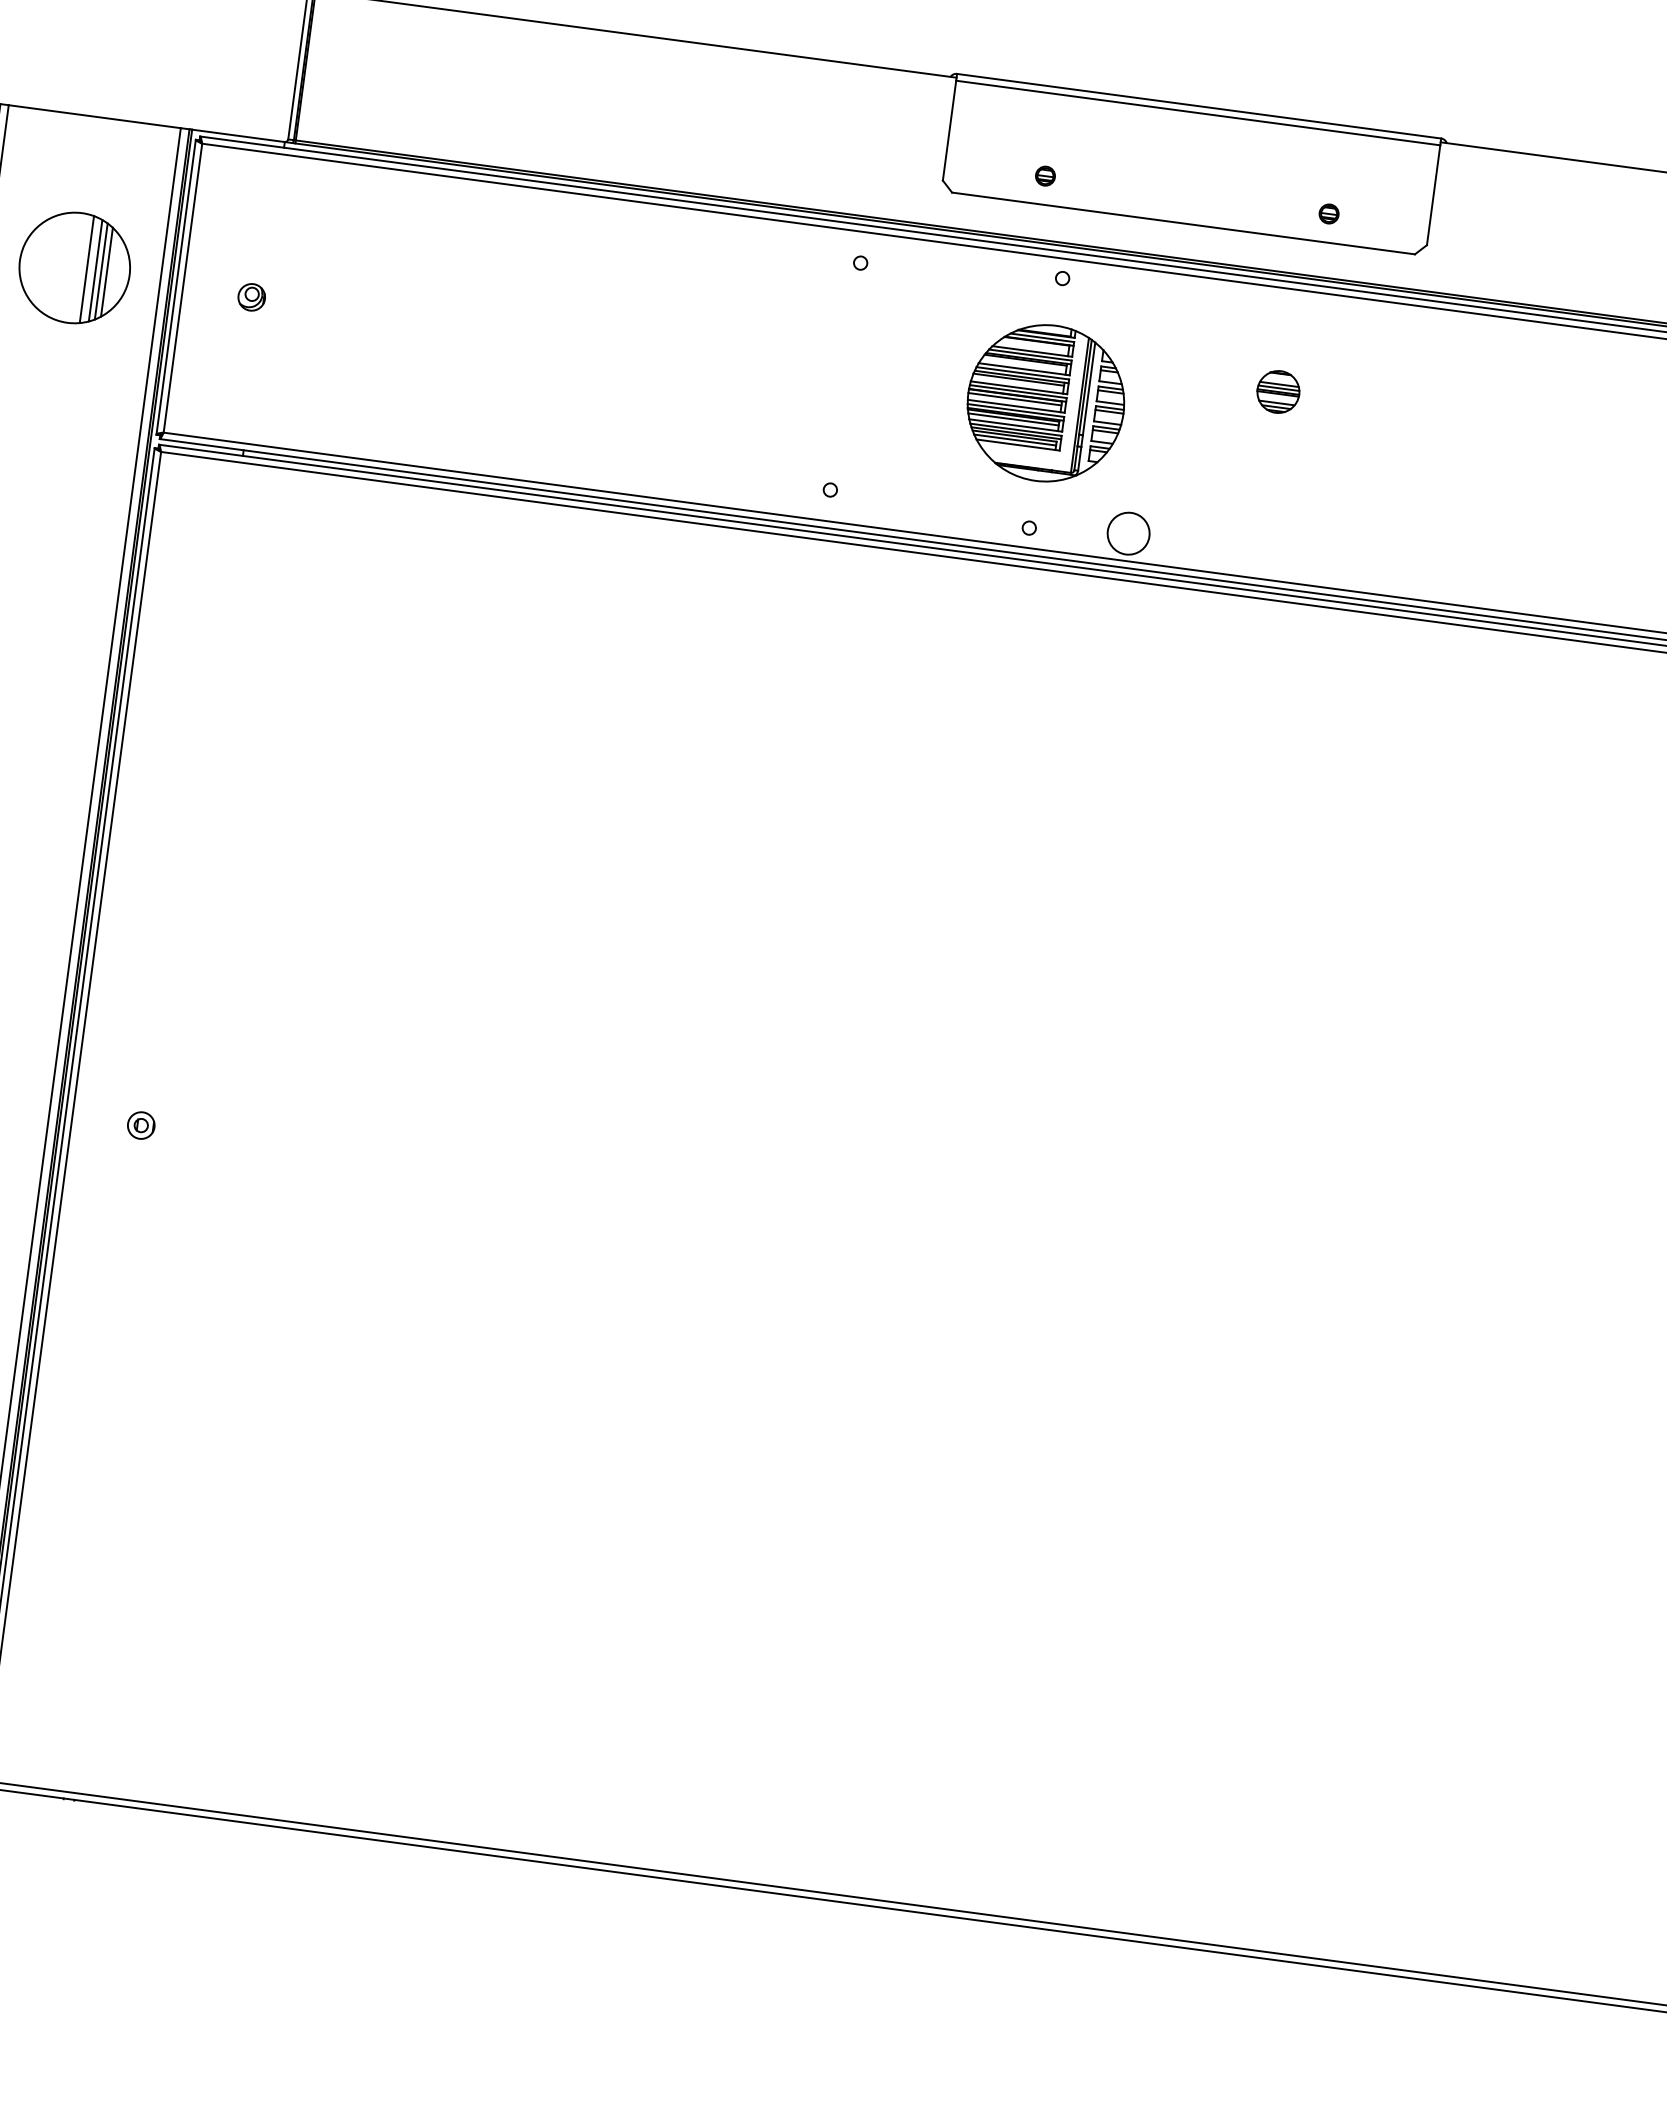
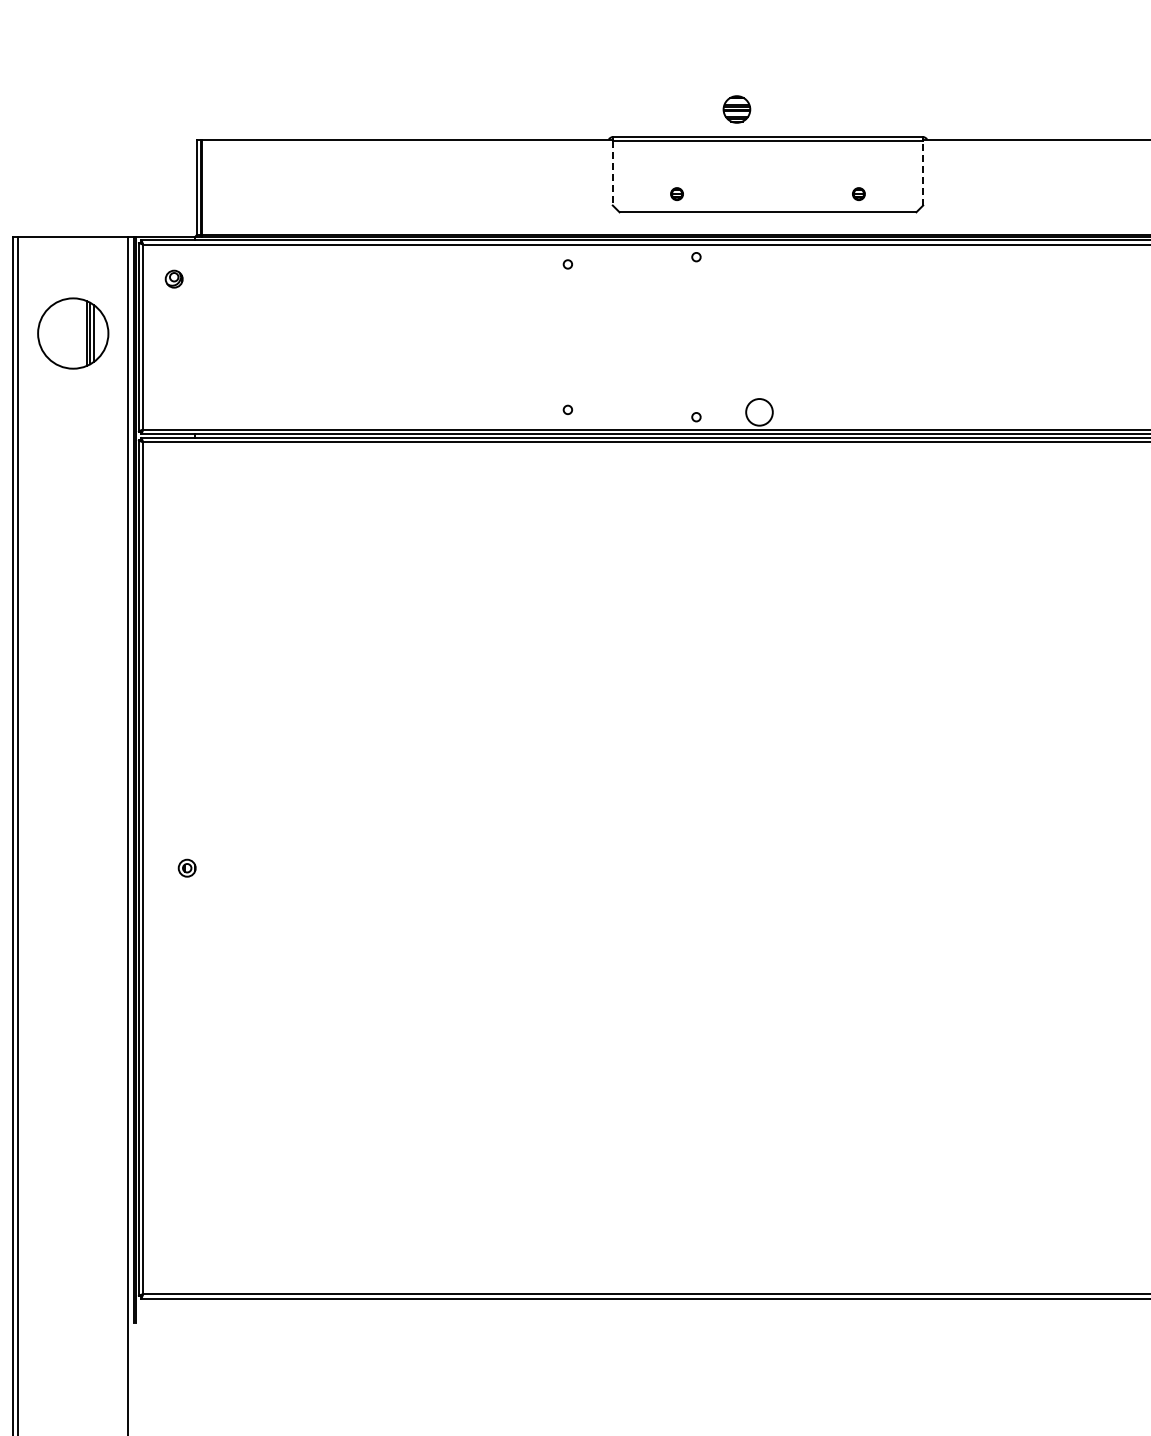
line: (948, 132) -> (612, 174), solid -> dashed
line: (1434, 195) -> (923, 173), solid -> dashed
line: (87, 269) -> (81, 333), removed
part: (250, 296) -> (173, 278), moved
part: (1277, 391) -> (736, 109), moved
part: (1046, 402) -> (696, 336), removed

